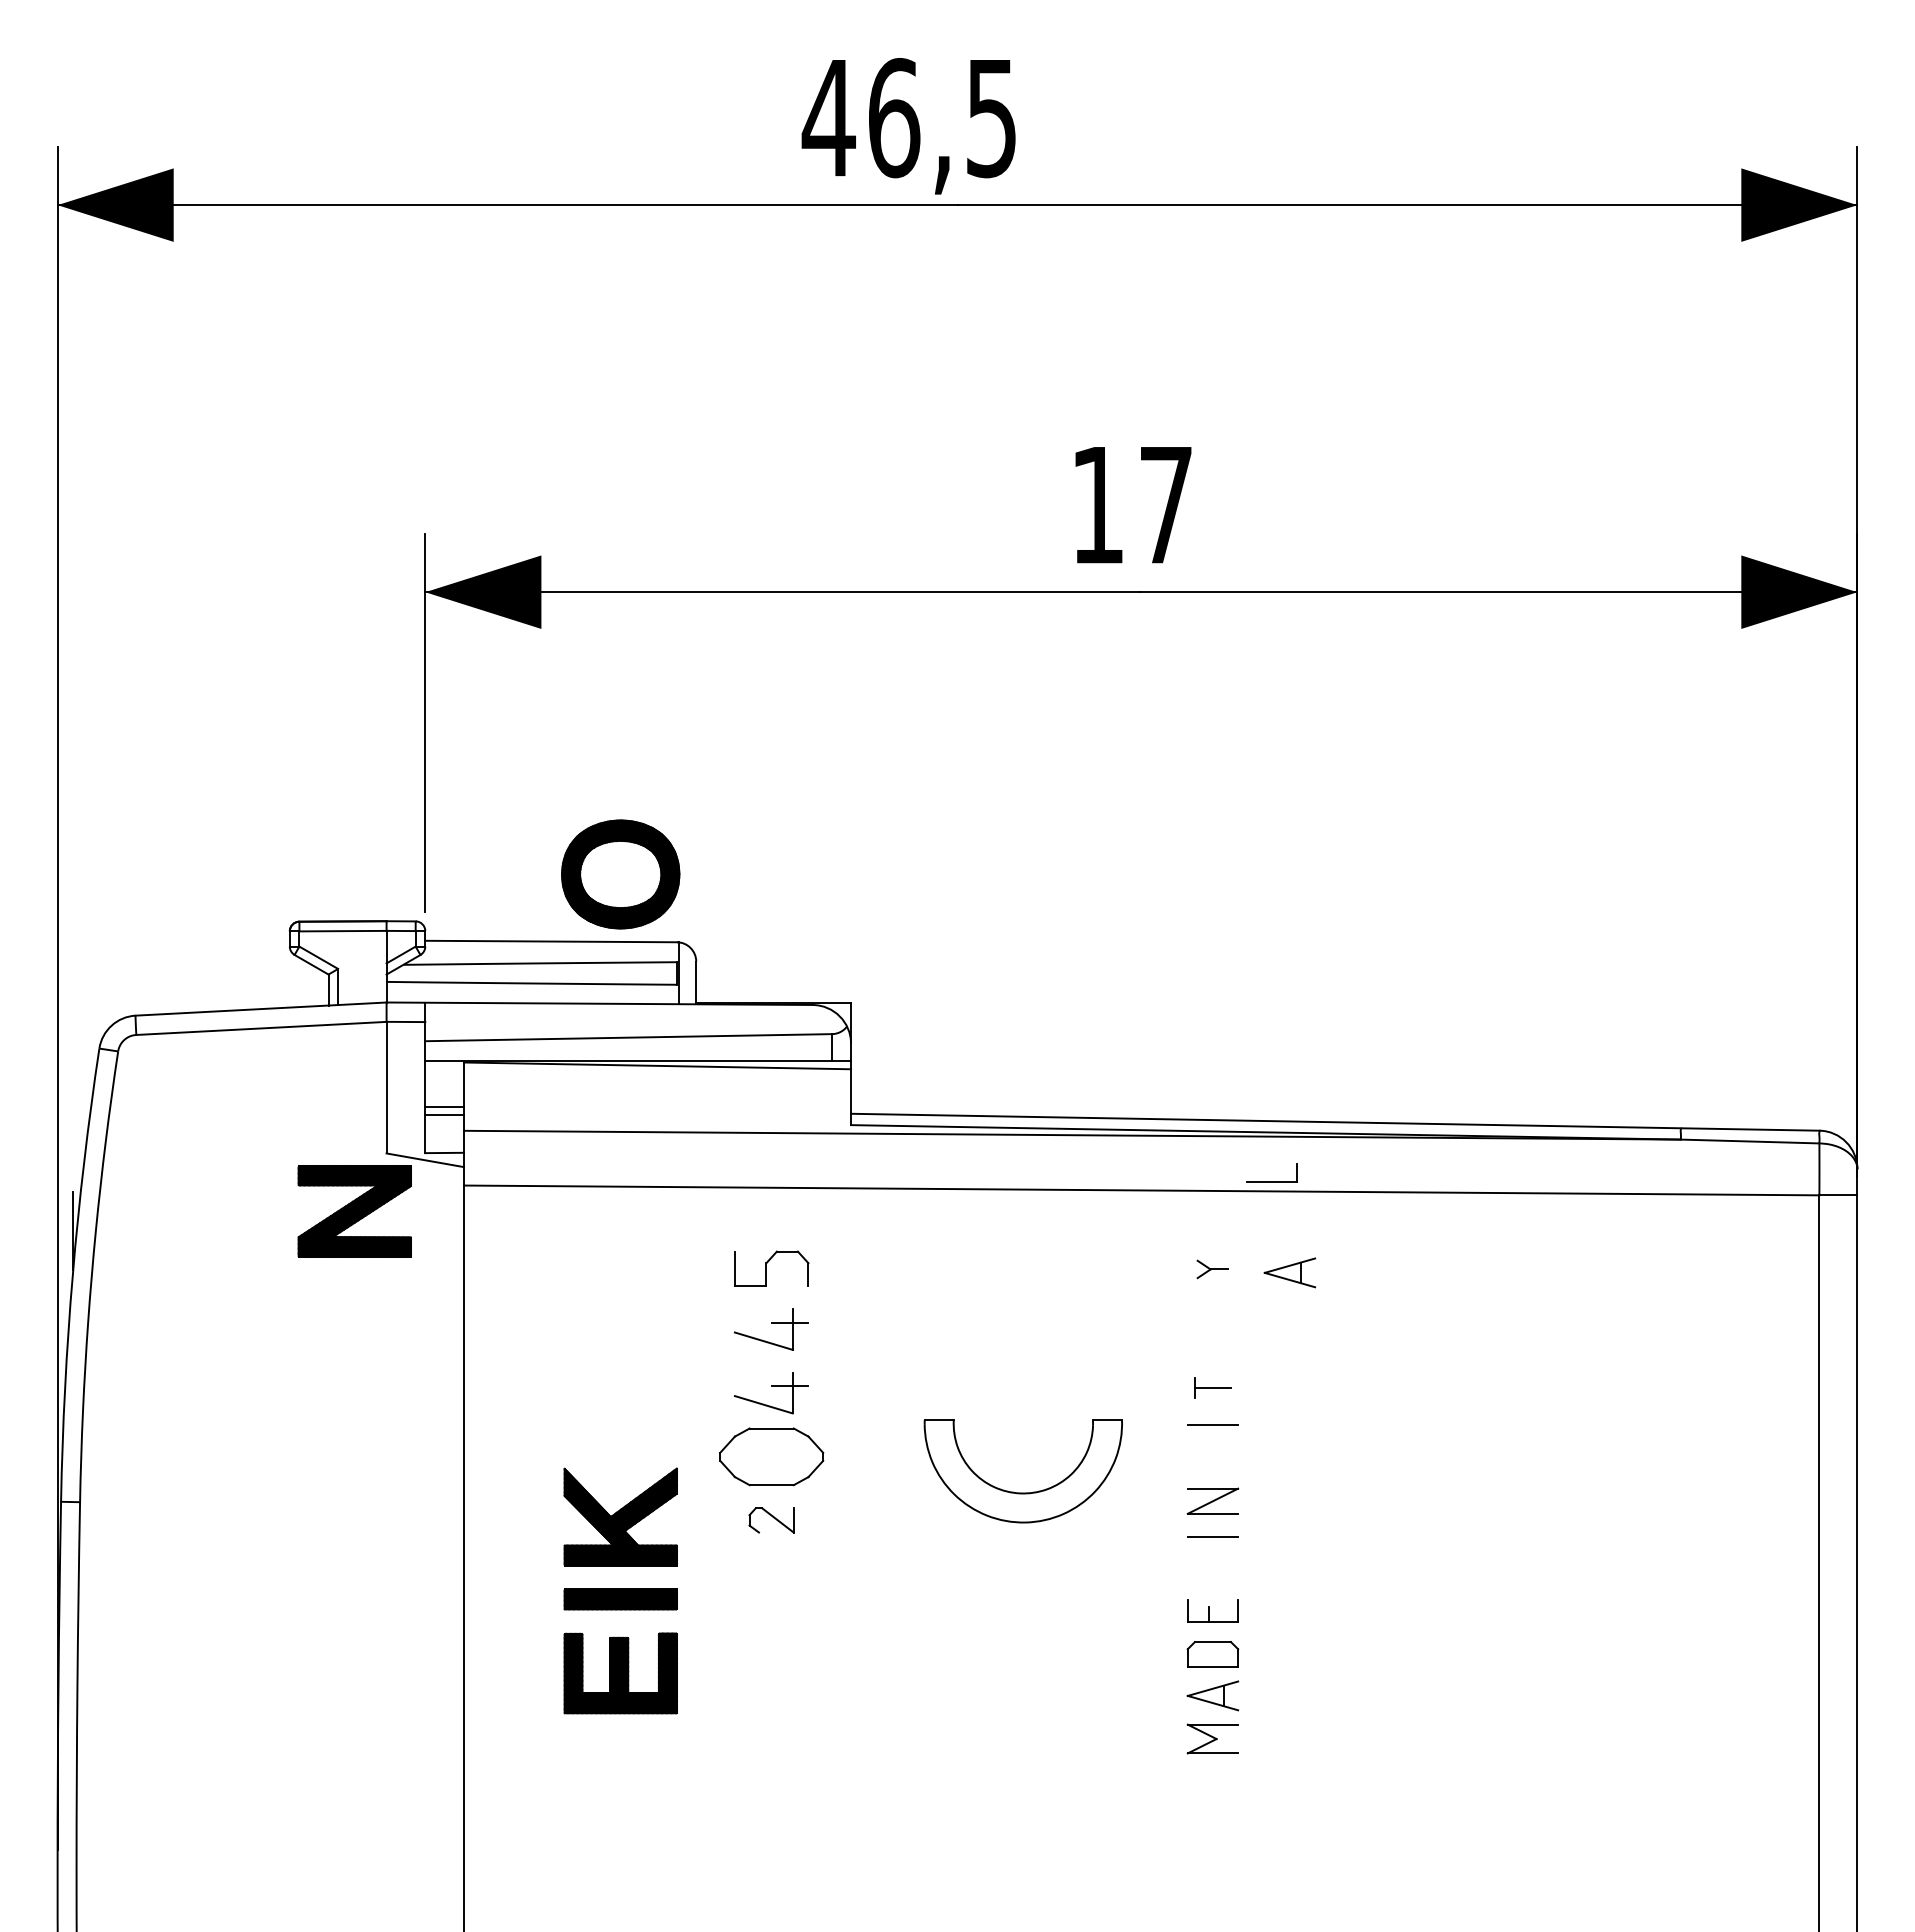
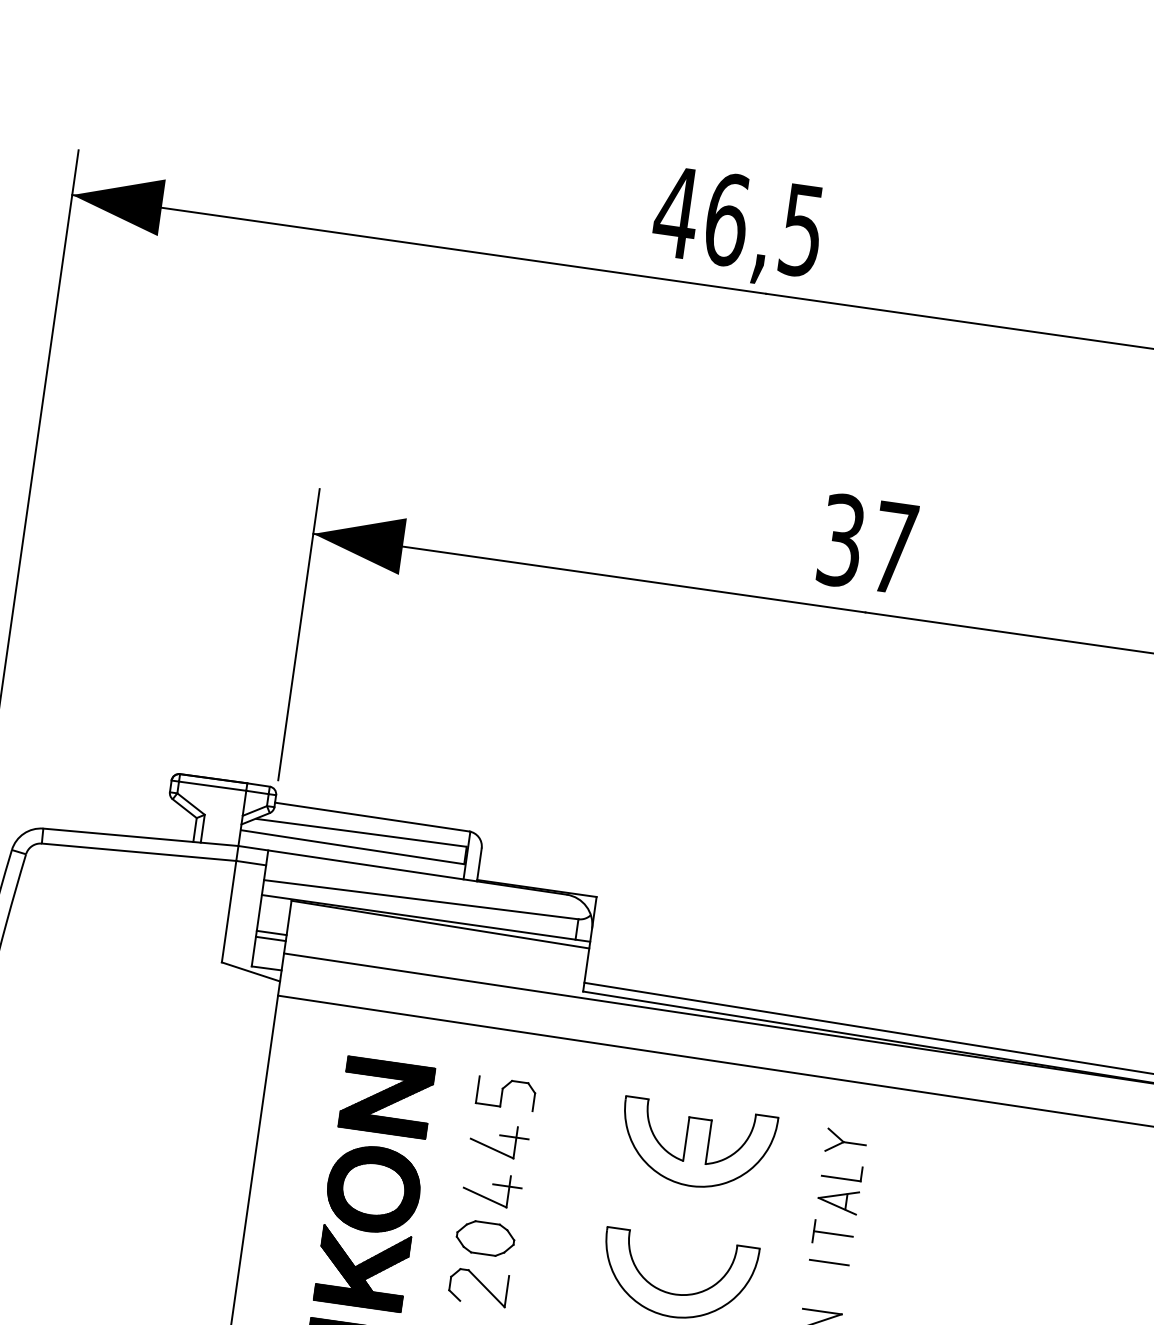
text: (1097, 505) -> (841, 540), 17 -> 37
part: (620, 874) -> (373, 1189), moved
part: (1271, 1181) -> (840, 1178), moved
part: (354, 1211) -> (386, 1097), moved
part: (1212, 1269) -> (846, 1142), size x1.67
part: (1289, 1272) -> (837, 1200), moved
part: (1022, 1301) -> (696, 1146), added
part: (1212, 1387) -> (833, 1233), size x1.43
part: (771, 1456) -> (485, 1238), size x0.71
part: (771, 1520) -> (478, 1287), size x1.67

